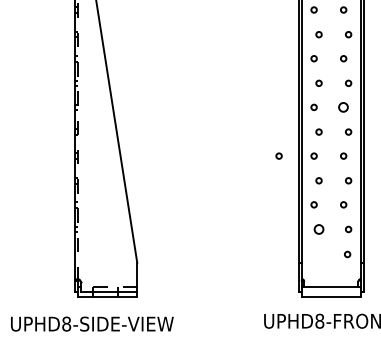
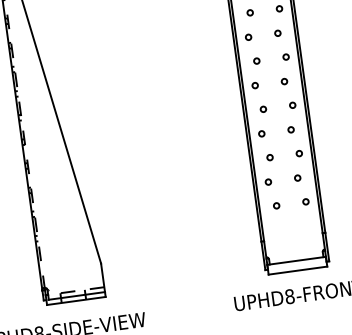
circle: (343, 107) -> (284, 81), size x0.62
circle: (278, 155) -> (226, 138), removed
circle: (318, 229) -> (276, 205), size x0.62
circle: (347, 254) -> (308, 226), removed

